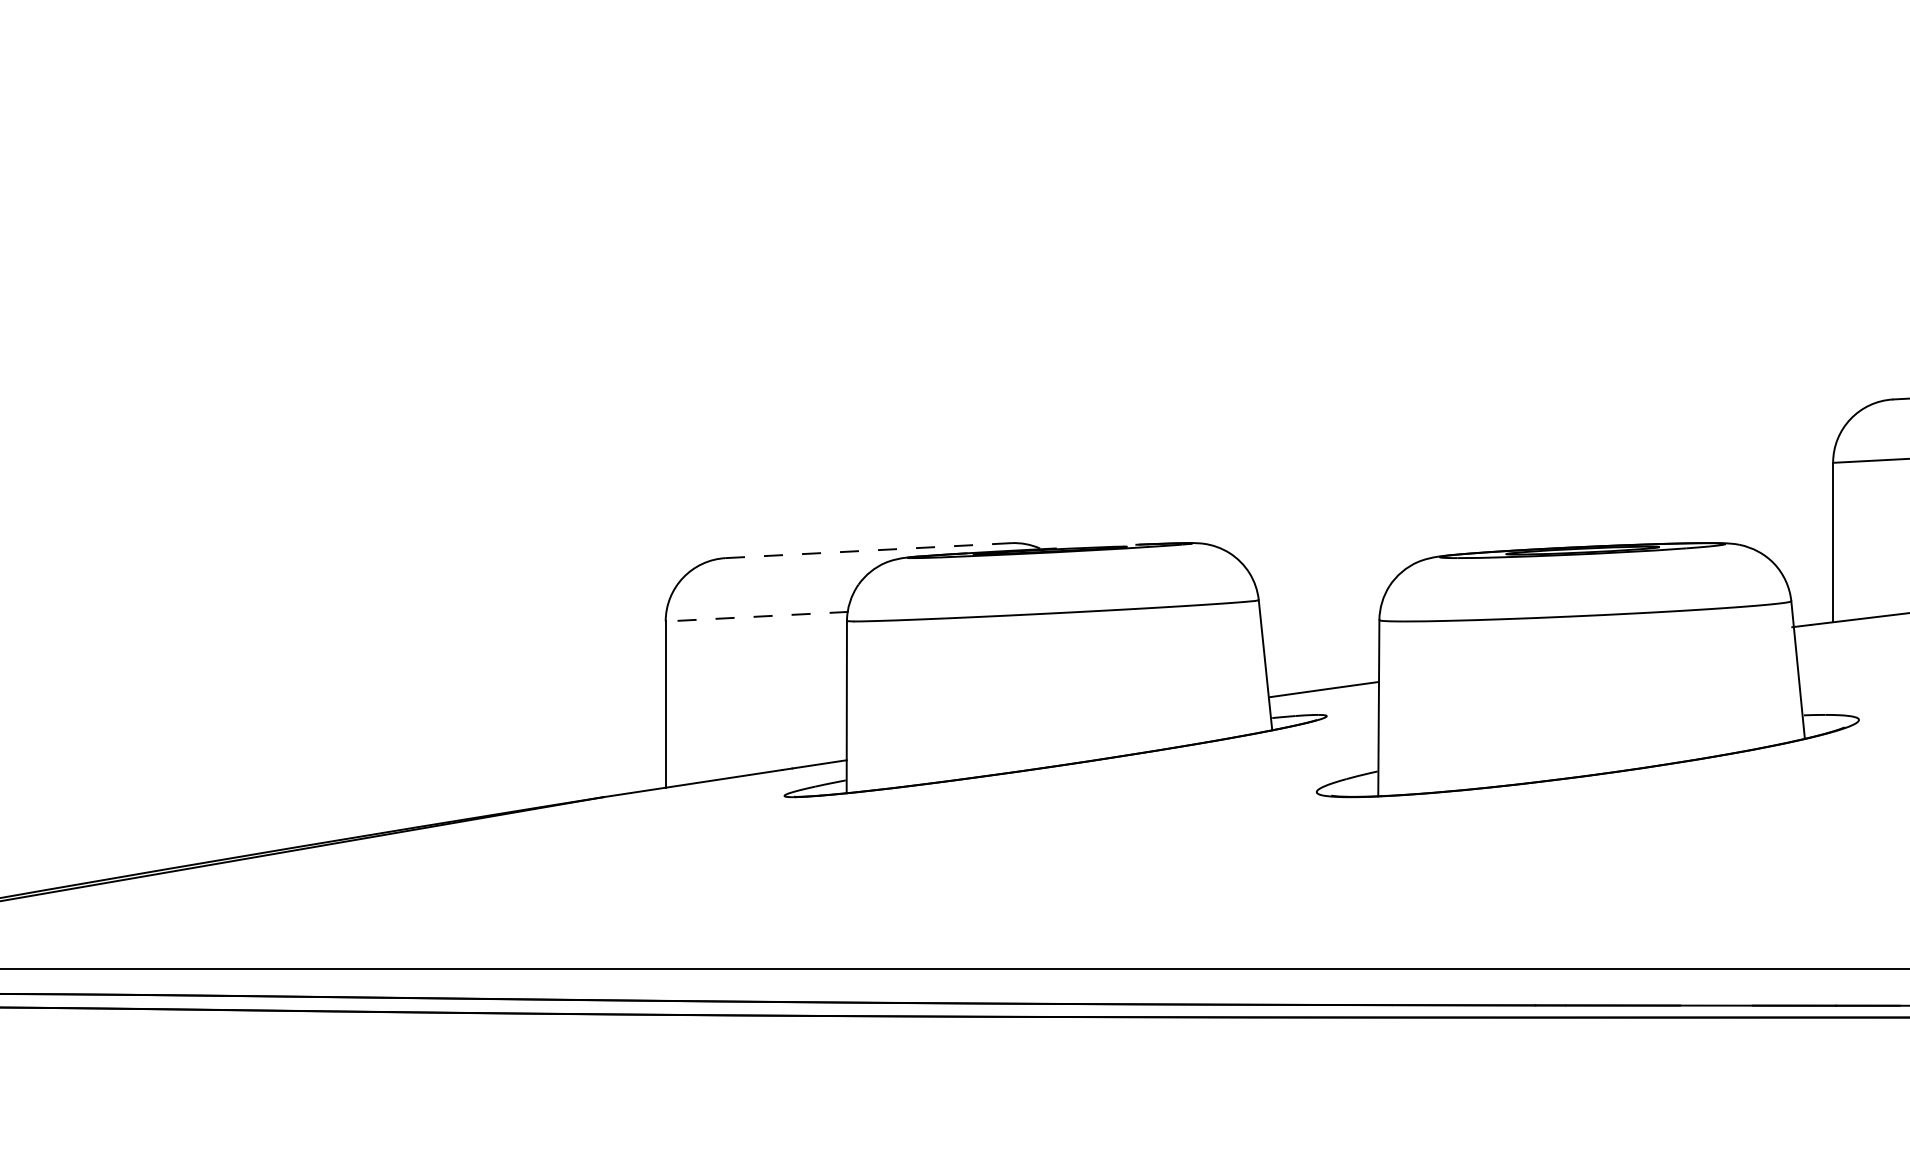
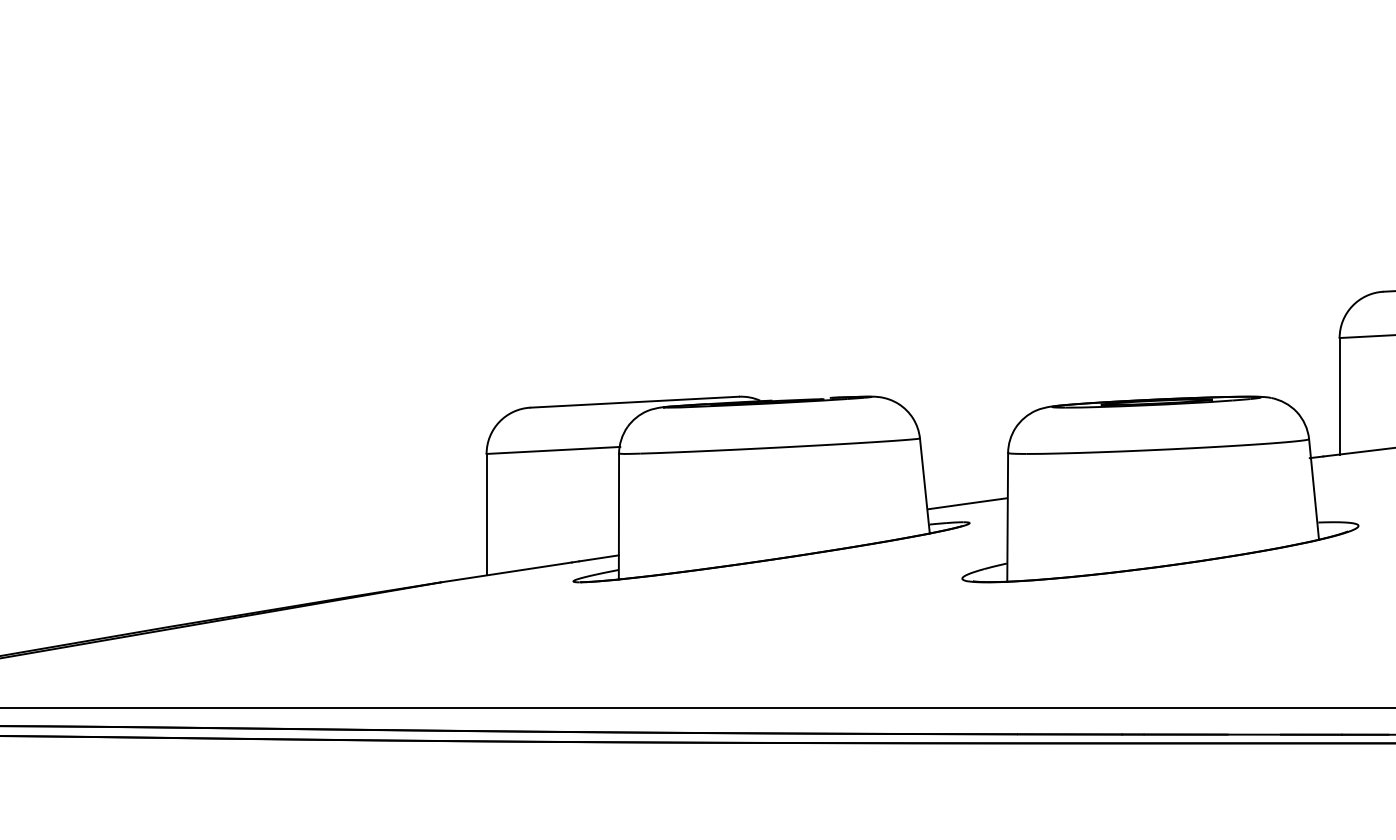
line: (868, 550) -> (634, 402), dashed -> solid
line: (757, 616) -> (553, 450), dashed -> solid

